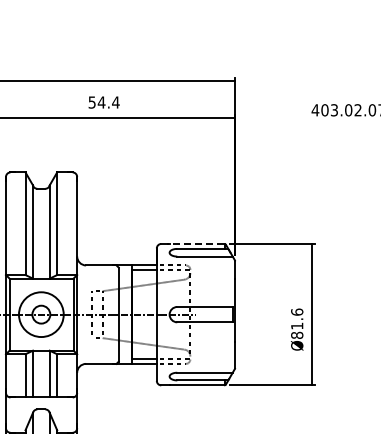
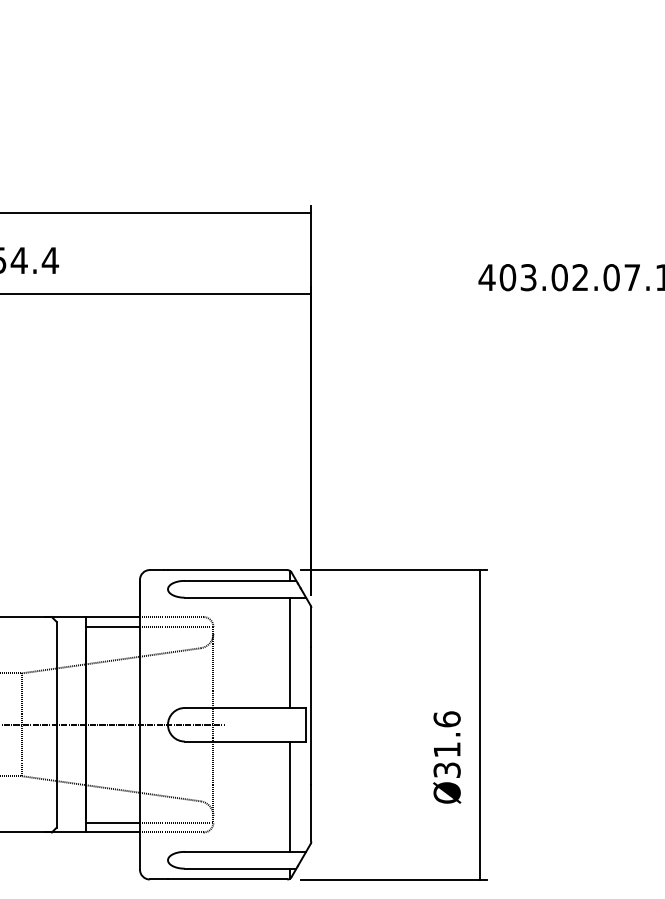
line: (196, 243) -> (226, 569), dashed -> solid
line: (225, 281) -> (290, 652), added
text: (297, 334) -> (447, 768), Ø81.6 -> Ø31.6
line: (225, 347) -> (290, 796), added

